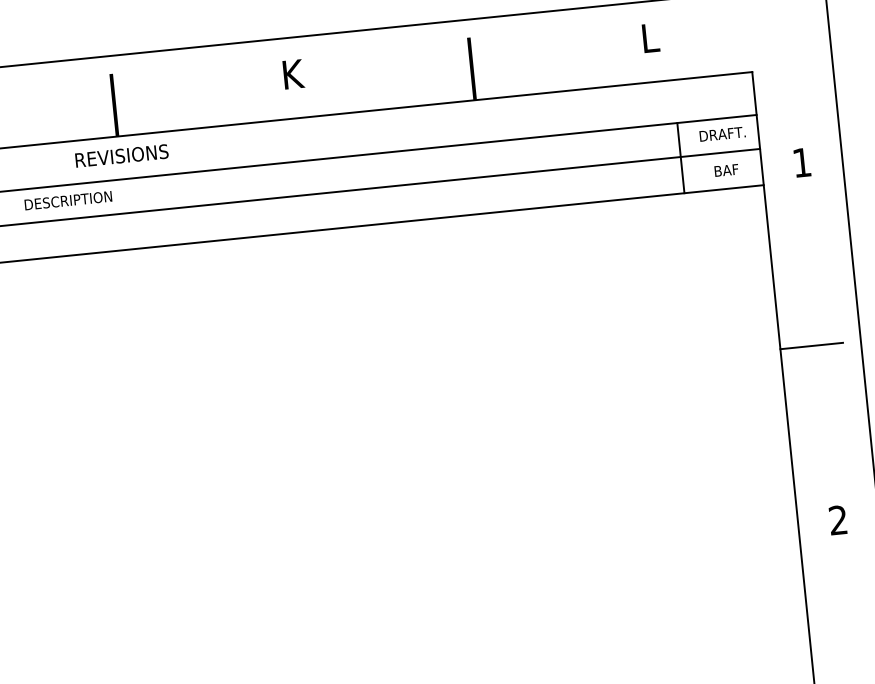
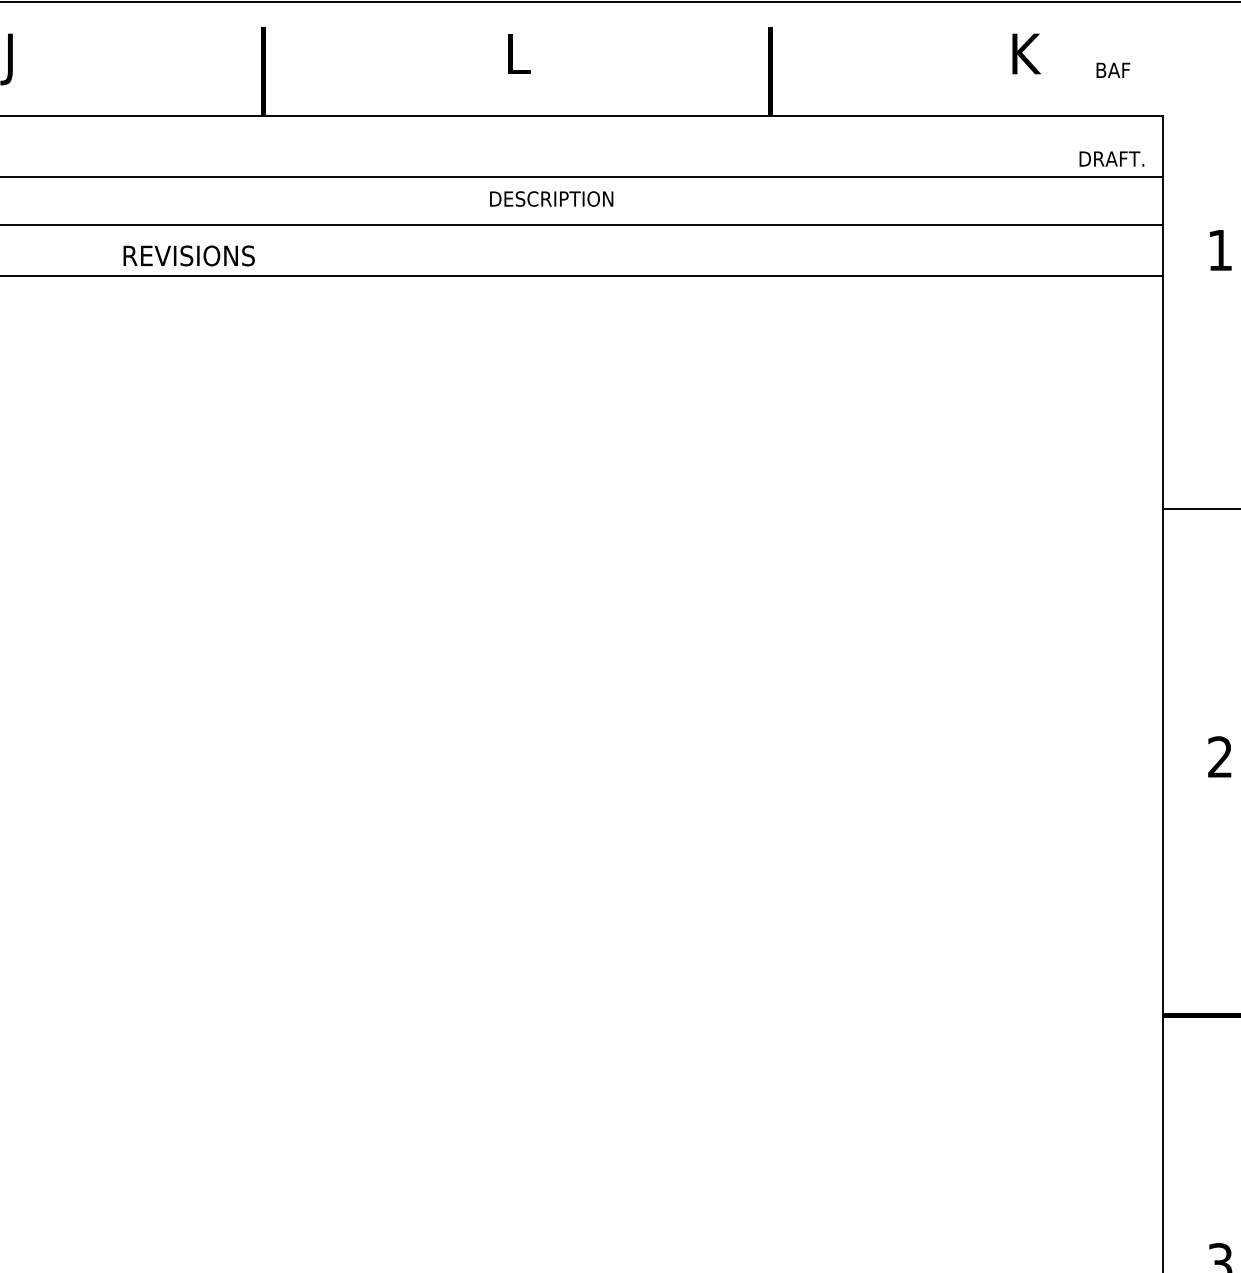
text: (651, 37) -> (1026, 53), L -> K
text: (293, 74) -> (519, 53), K -> L
text: (722, 133) -> (1111, 158), moved
text: (121, 155) -> (188, 255), moved
line: (680, 158) -> (1050, 226), removed
text: (726, 169) -> (1113, 69), moved
text: (68, 200) -> (551, 198), moved

